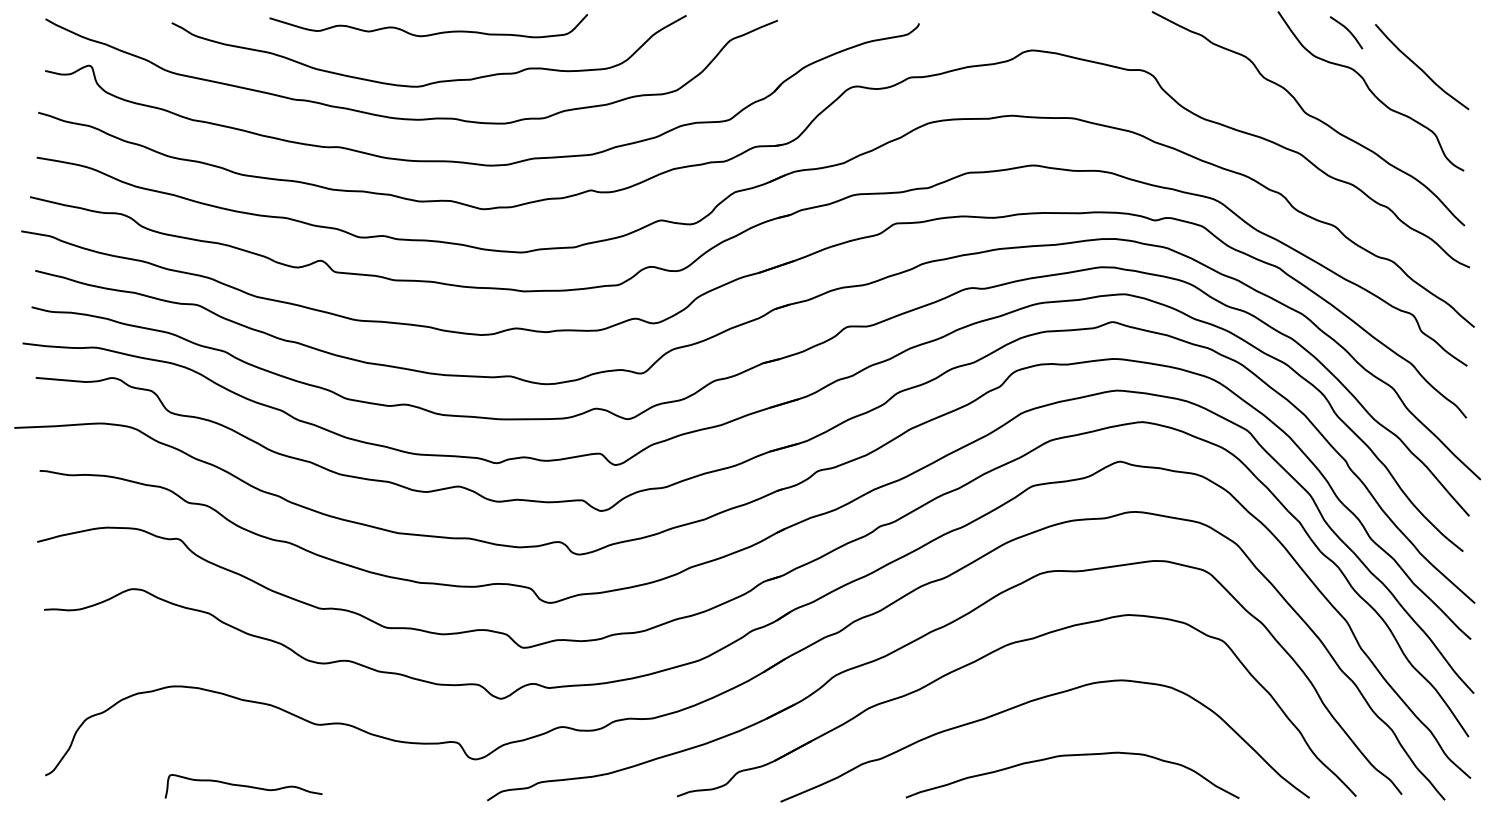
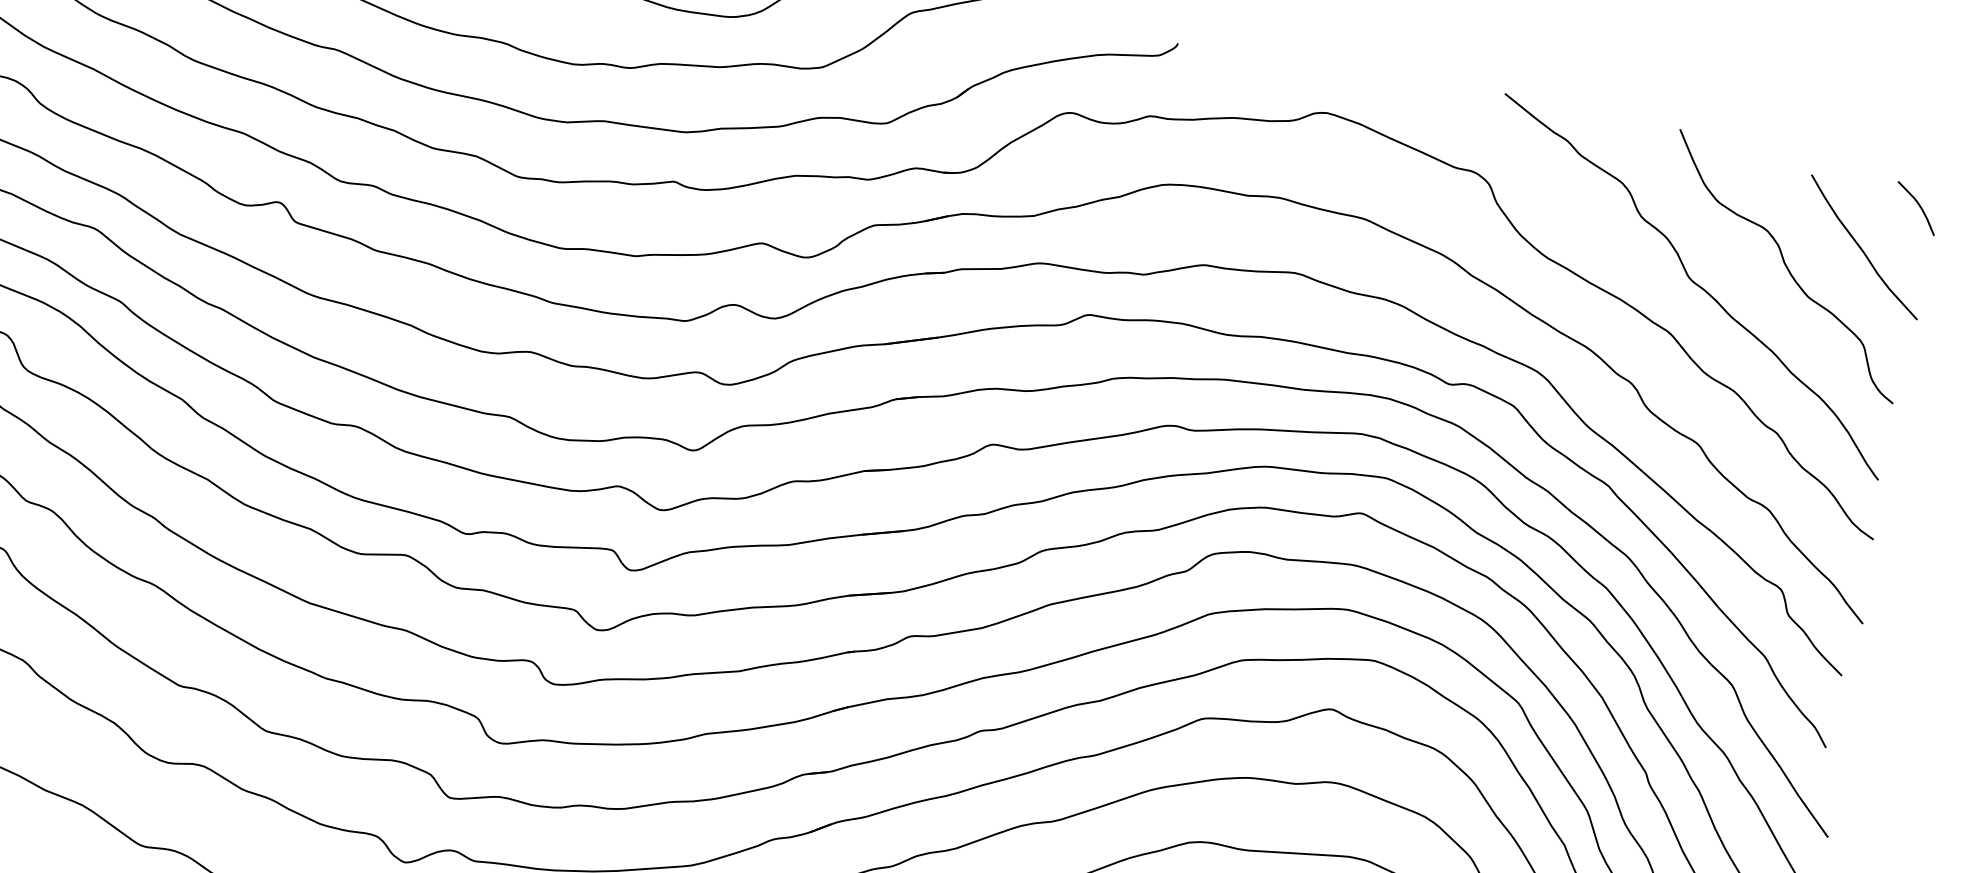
curve: (1347, 30) -> (1918, 205), moved

